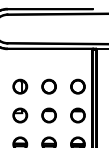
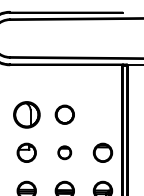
part: (20, 86) -> (26, 114), size x1.4
part: (77, 86) -> (102, 114), removed
part: (48, 115) -> (64, 152), size x0.7

